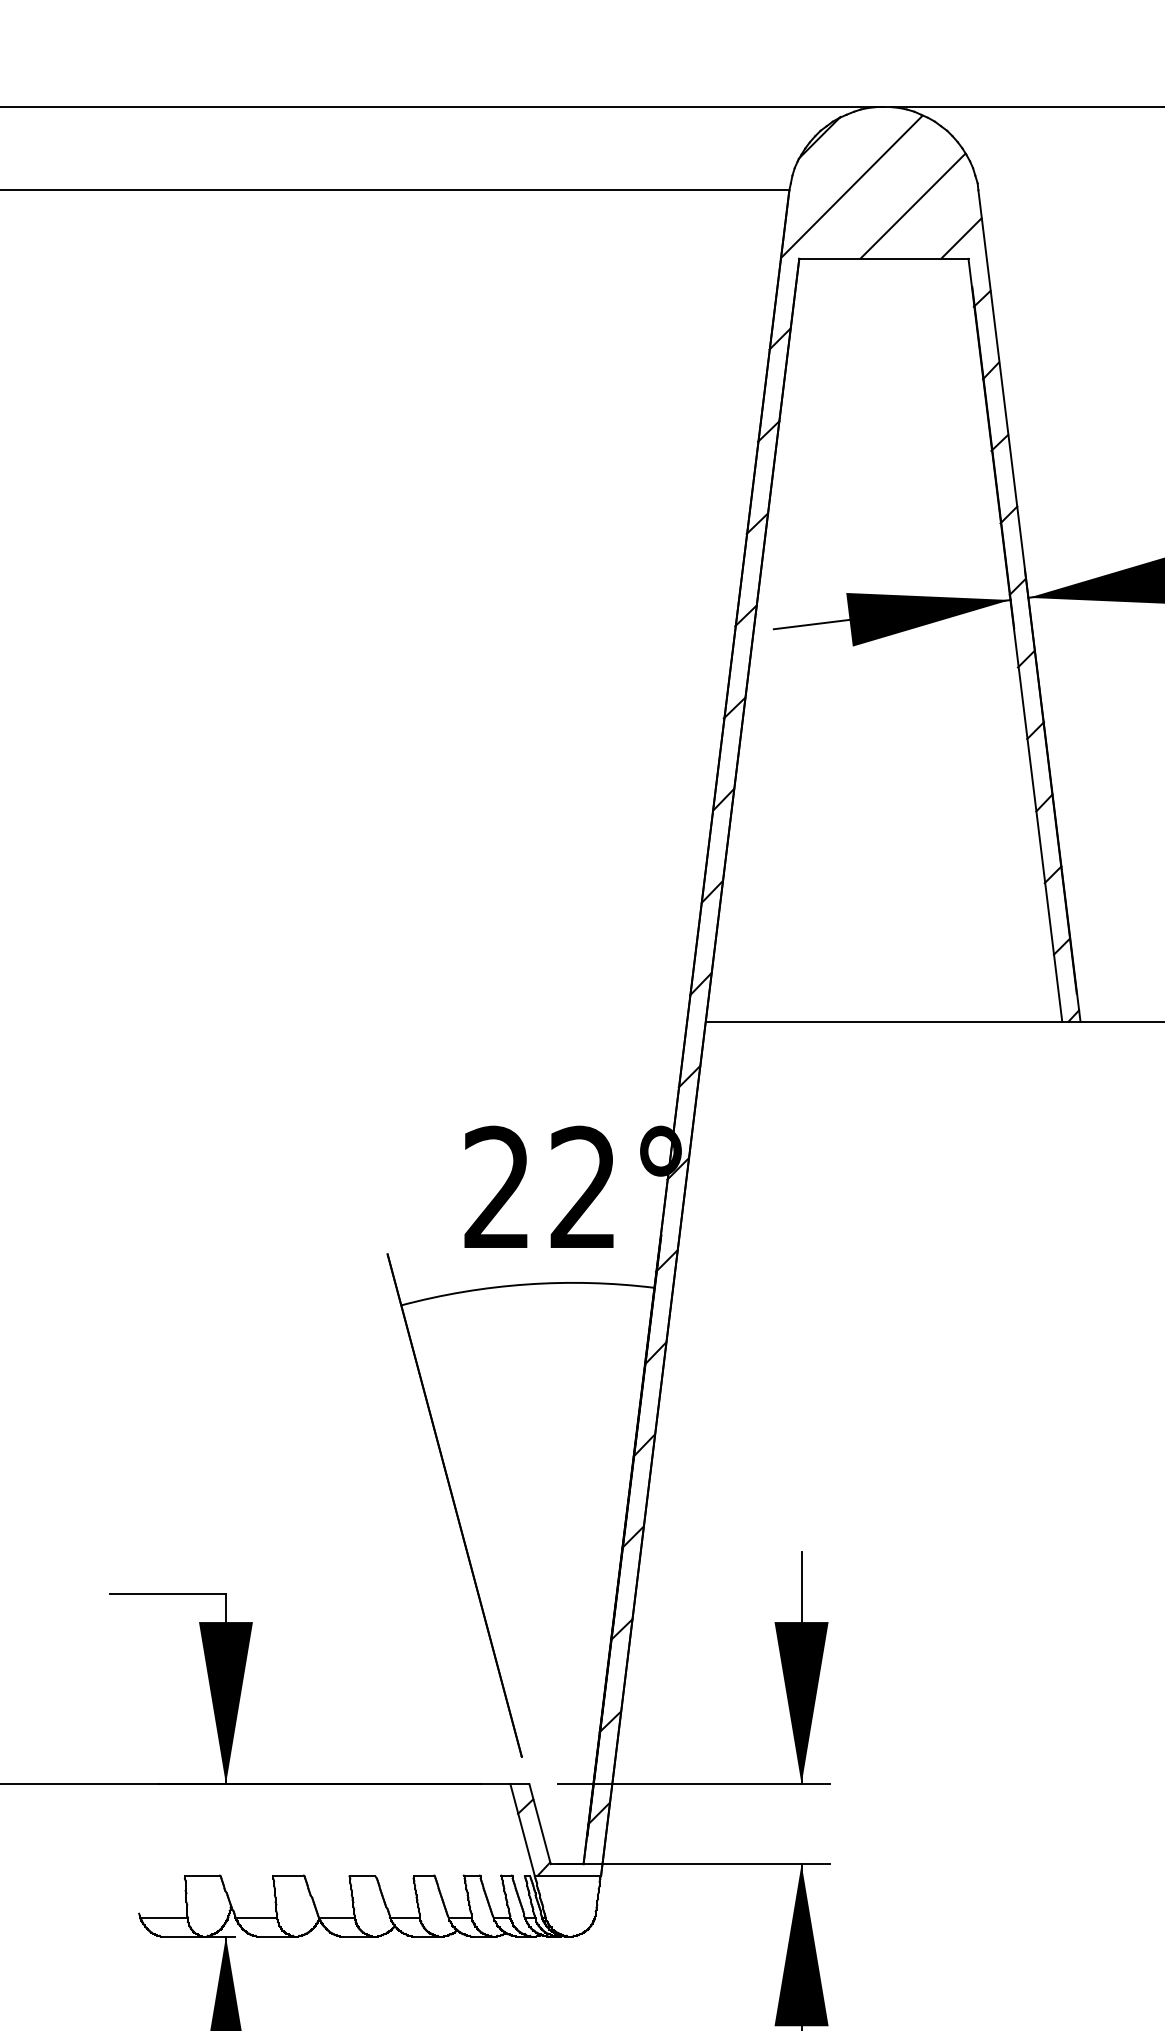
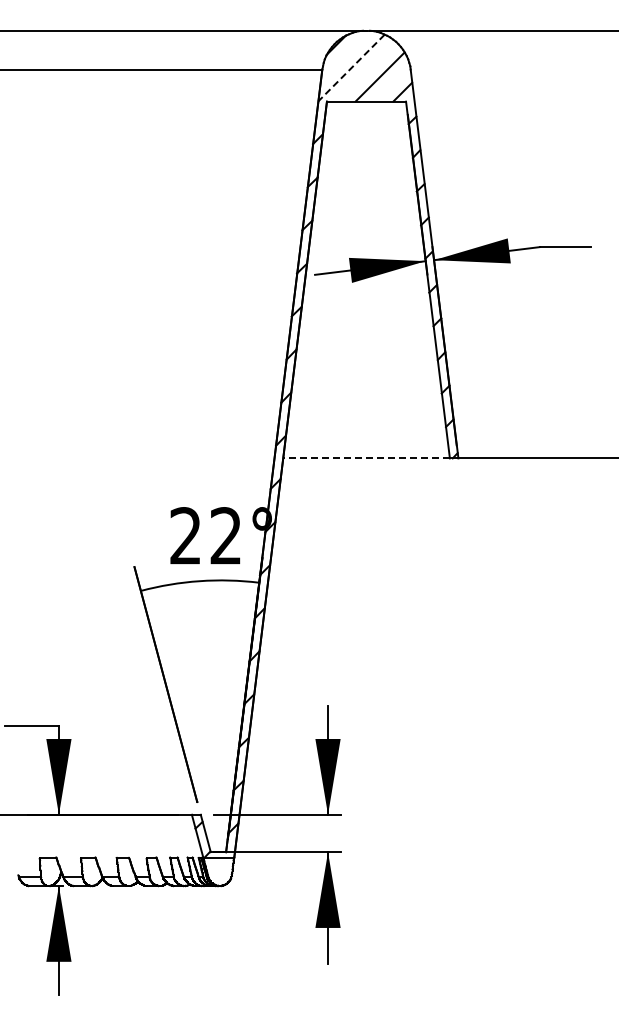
line: (851, 187) -> (351, 68), solid -> dashed
line: (883, 1022) -> (366, 458), solid -> dashed

